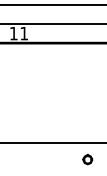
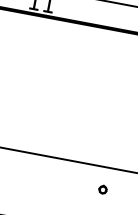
part: (87, 159) -> (102, 189), size x0.62

